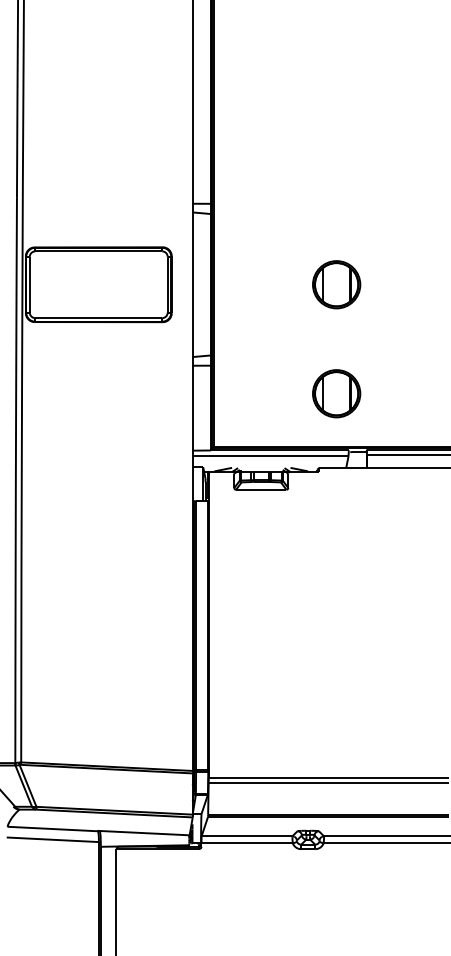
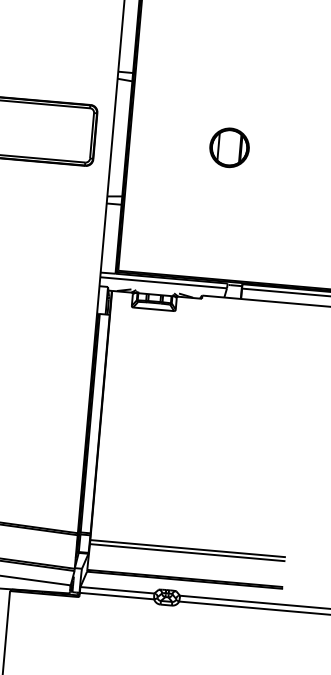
part: (336, 393) -> (221, 236), removed

